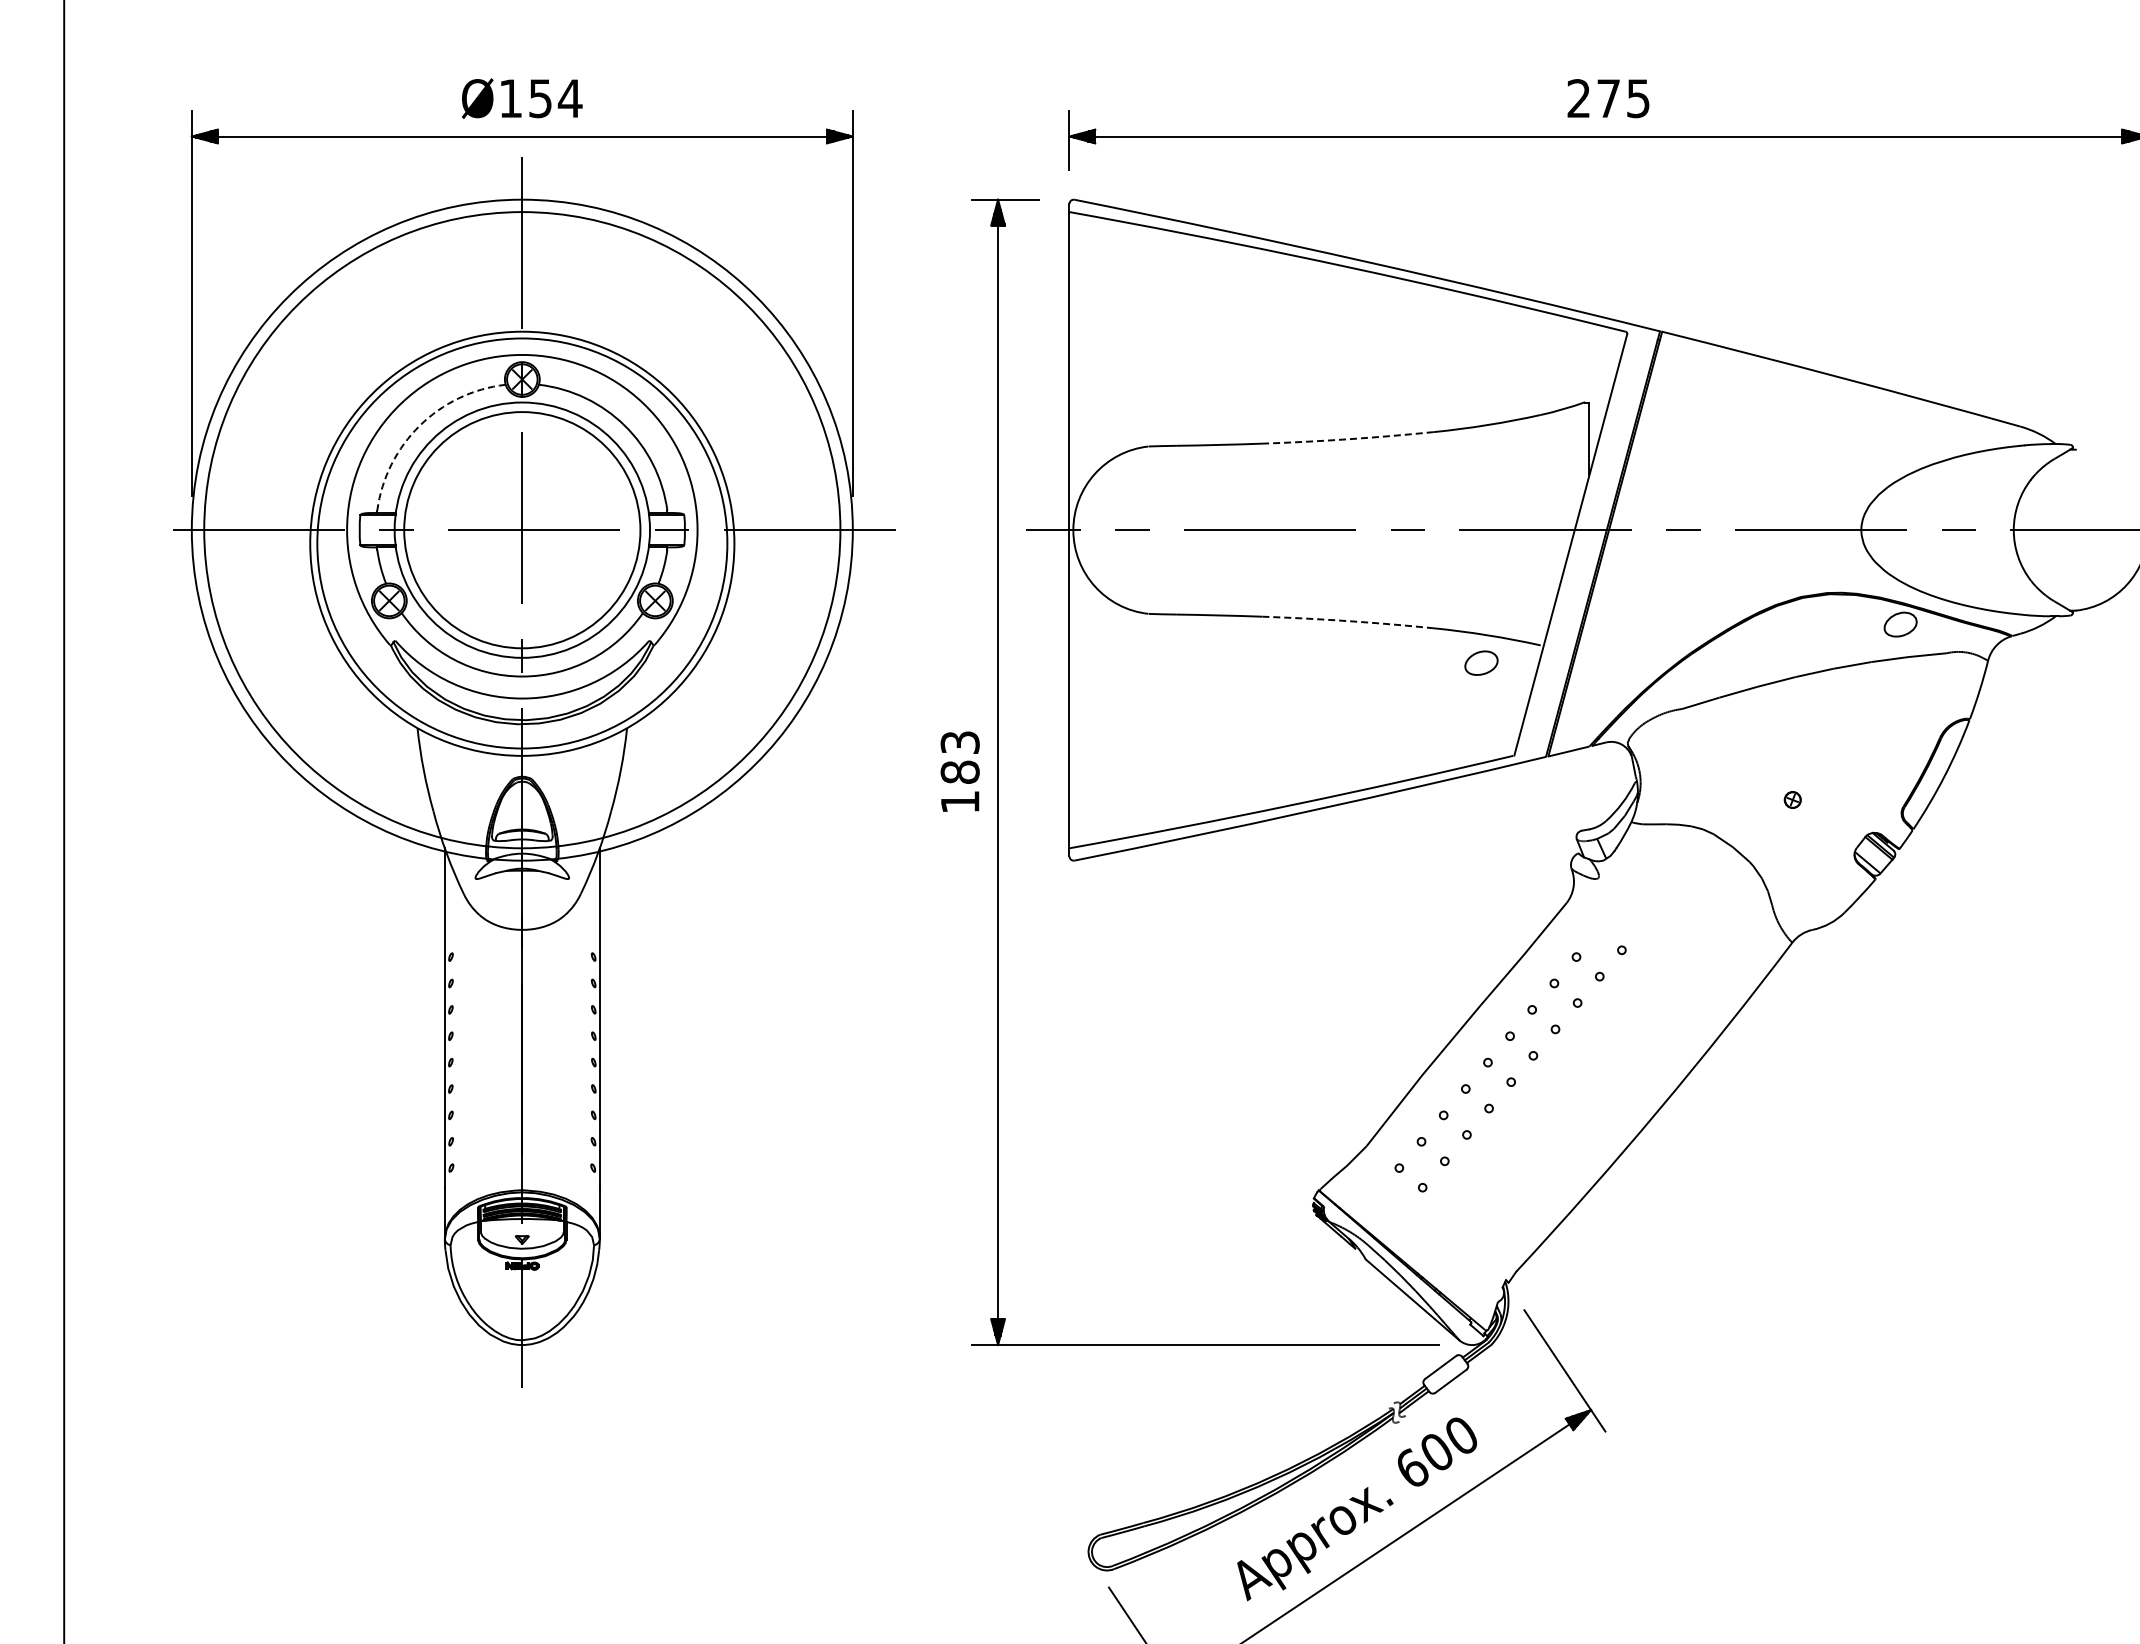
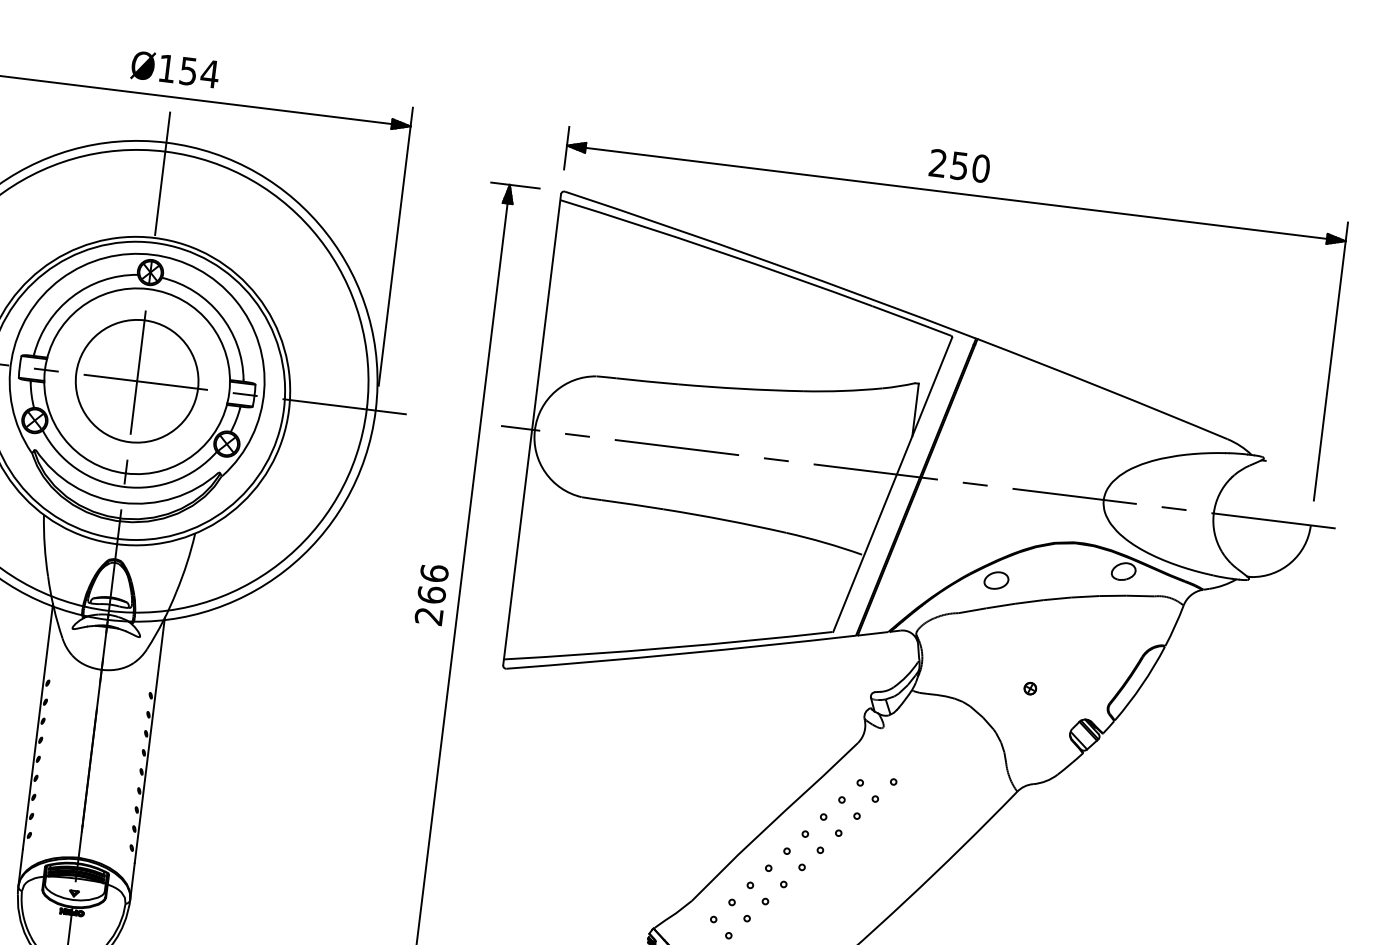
text: (1623, 98) -> (970, 167), 275 -> 250
arc: (419, 425) -> (72, 296), dashed -> solid
arc: (1348, 439) -> (741, 389), dashed -> solid
circle: (521, 529) -> (136, 380), size x0.71
arc: (1348, 621) -> (725, 520), dashed -> solid
part: (1481, 662) -> (996, 580), moved
text: (959, 771) -> (431, 594), 183 -> 266

